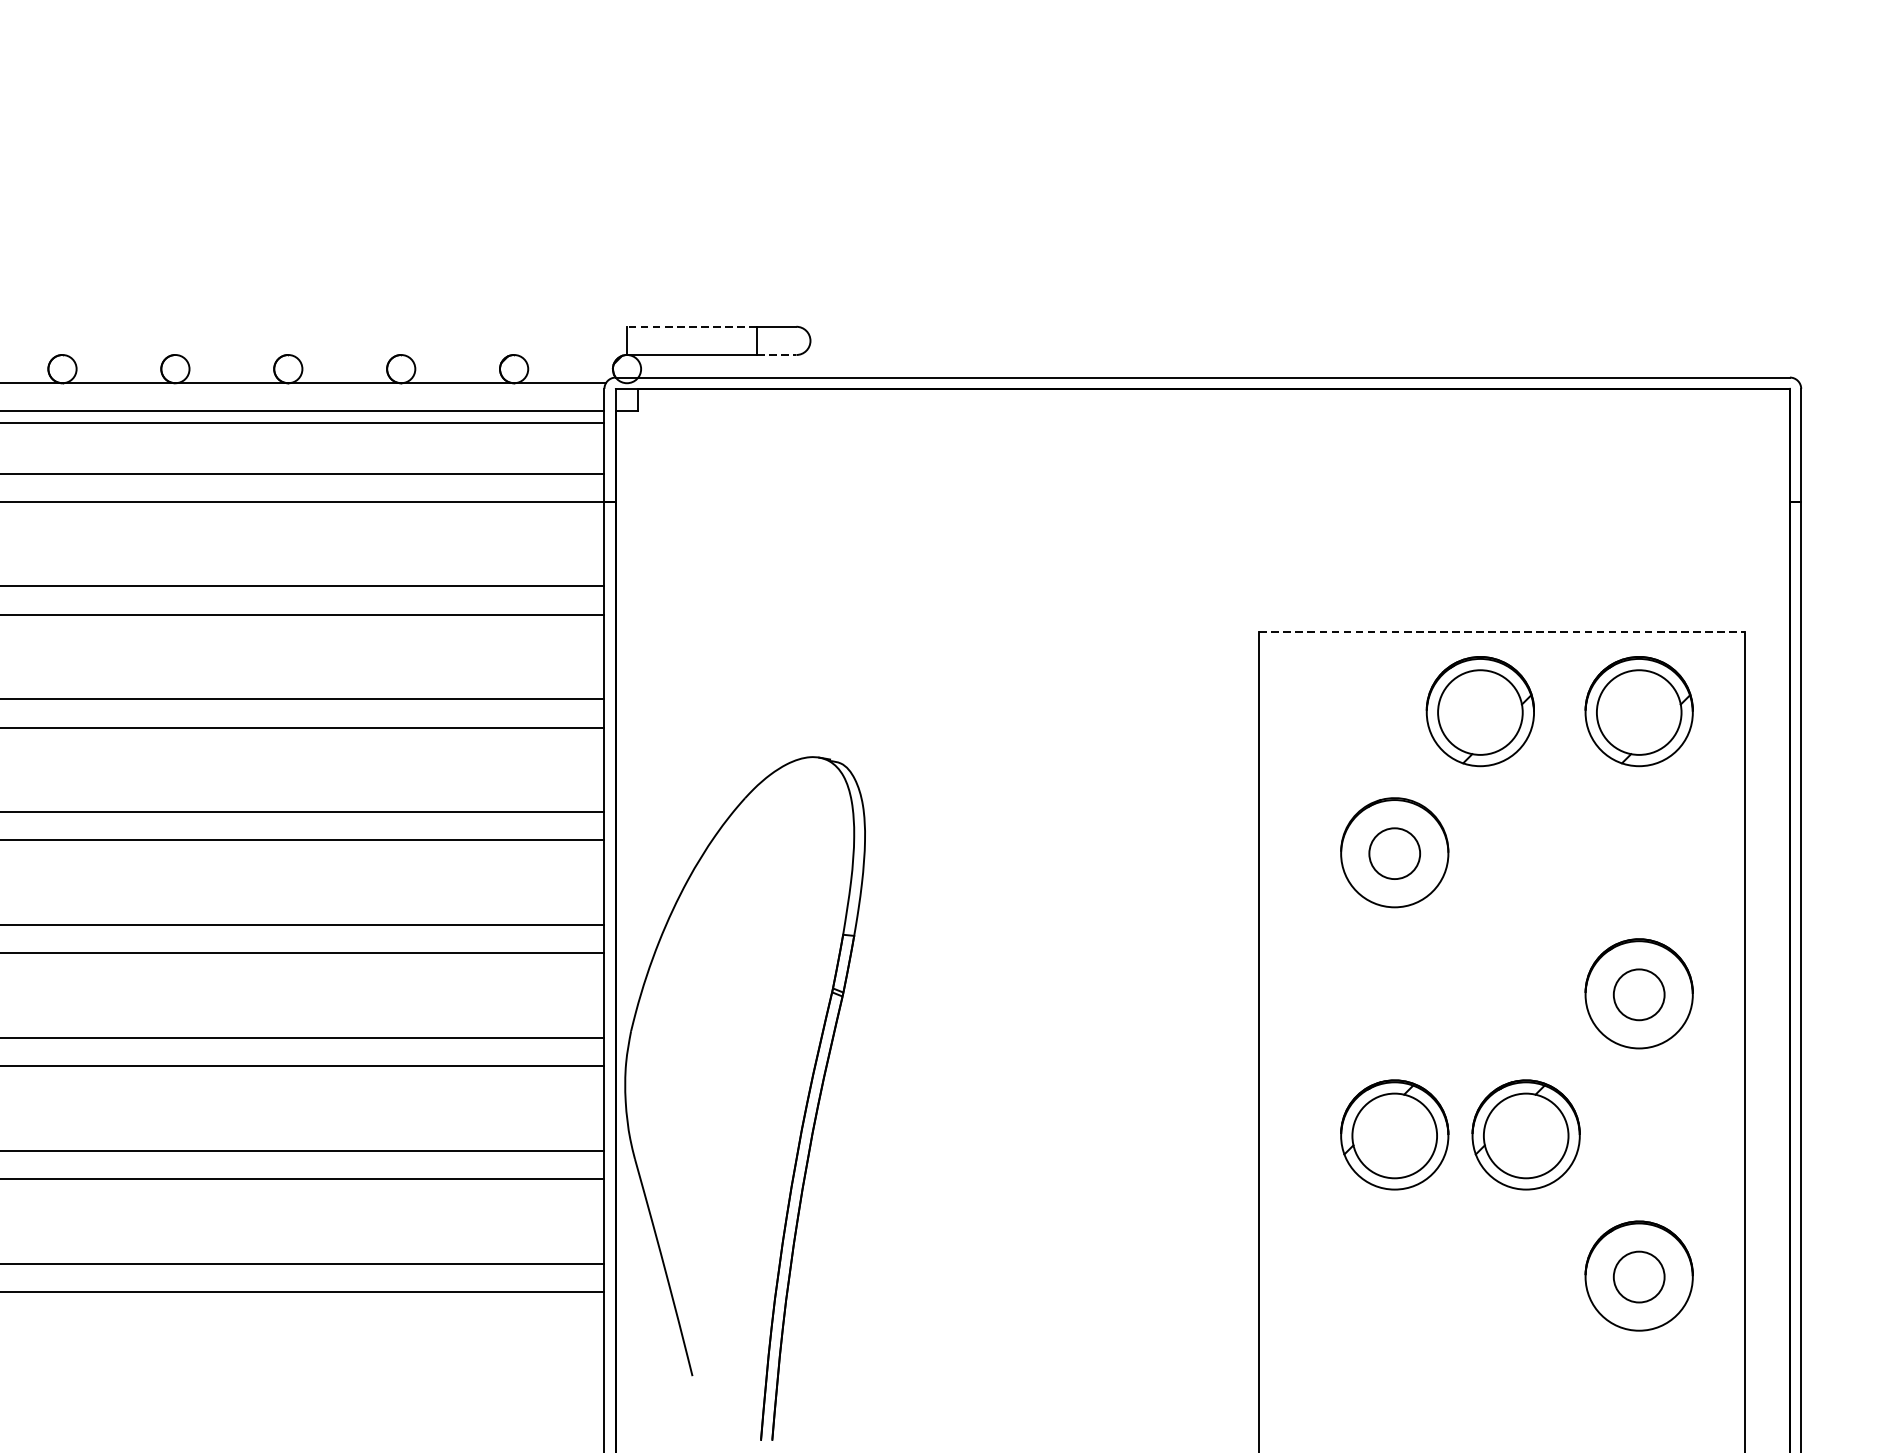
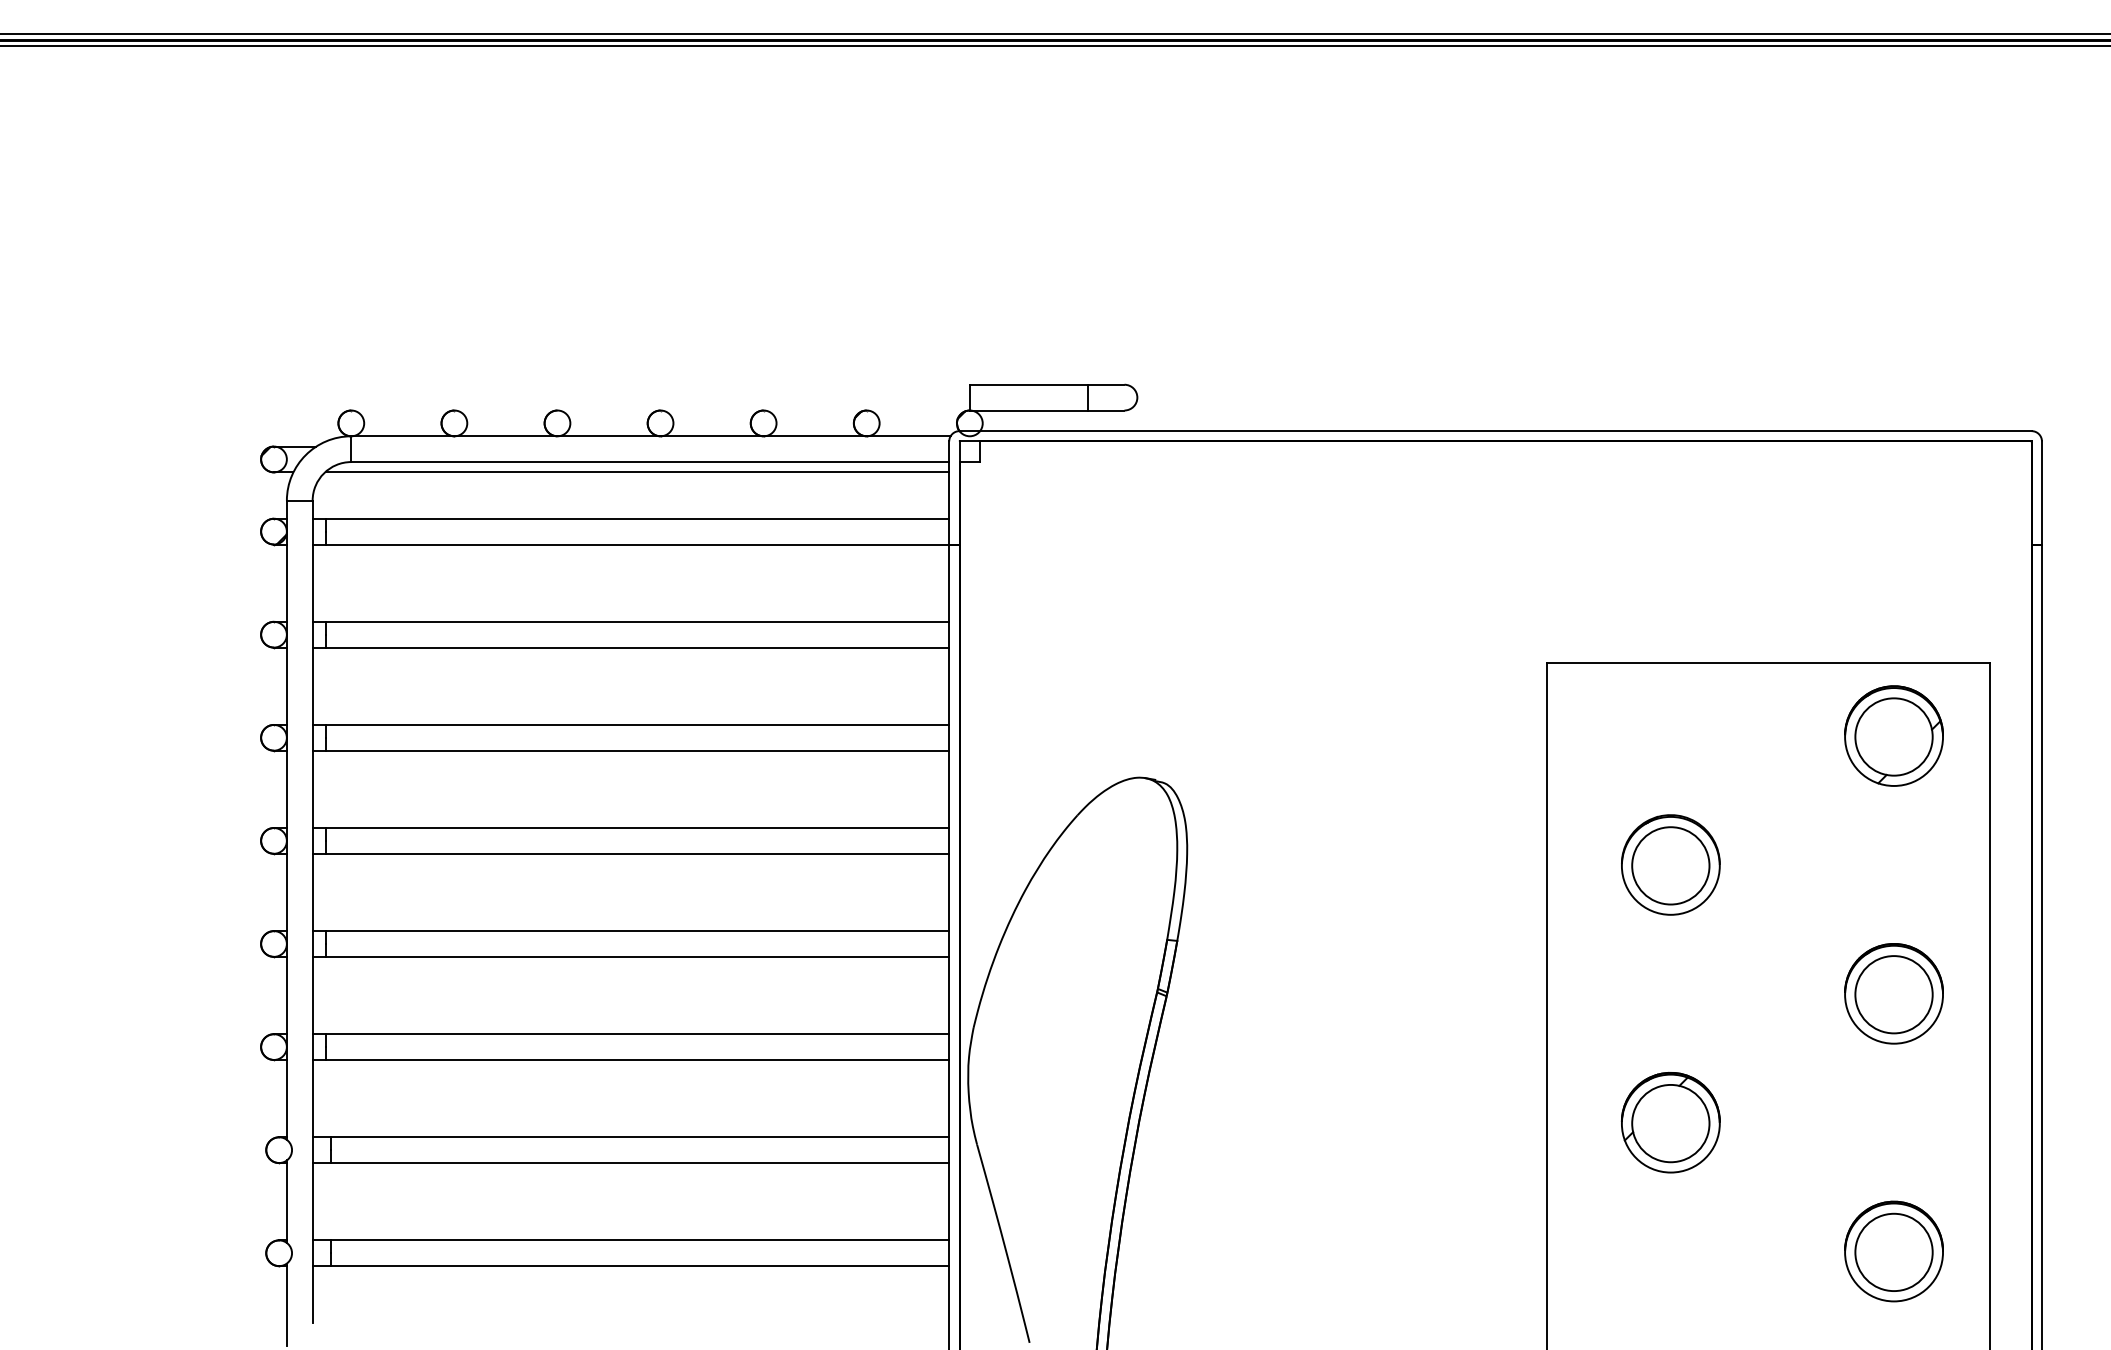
line: (691, 326) -> (1028, 384), dashed -> solid
line: (776, 354) -> (1106, 410), dashed -> solid
line: (1501, 632) -> (1768, 663), dashed -> solid
part: (1479, 710) -> (1748, 735), removed
circle: (1394, 853) -> (1670, 865), size x1.67
circle: (1638, 994) -> (1893, 994), size x1.67
part: (1525, 1134) -> (1790, 1122), removed
circle: (1638, 1277) -> (1893, 1252), size x1.67

